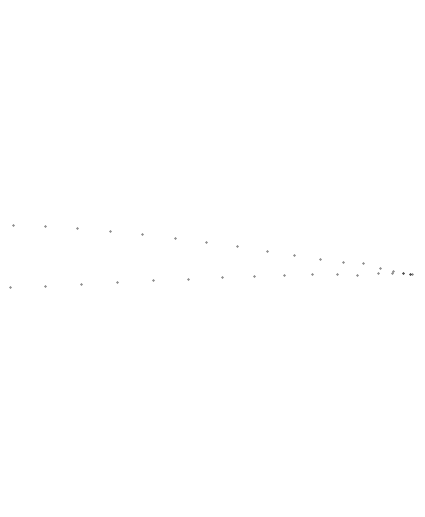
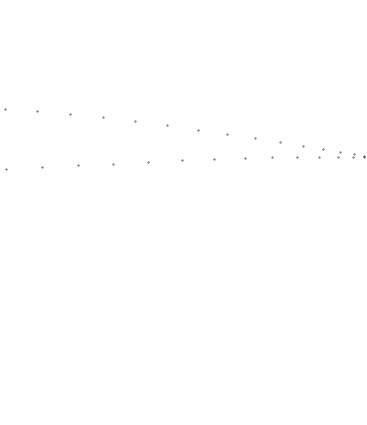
part: (361, 269) -> (321, 152), size x0.62

